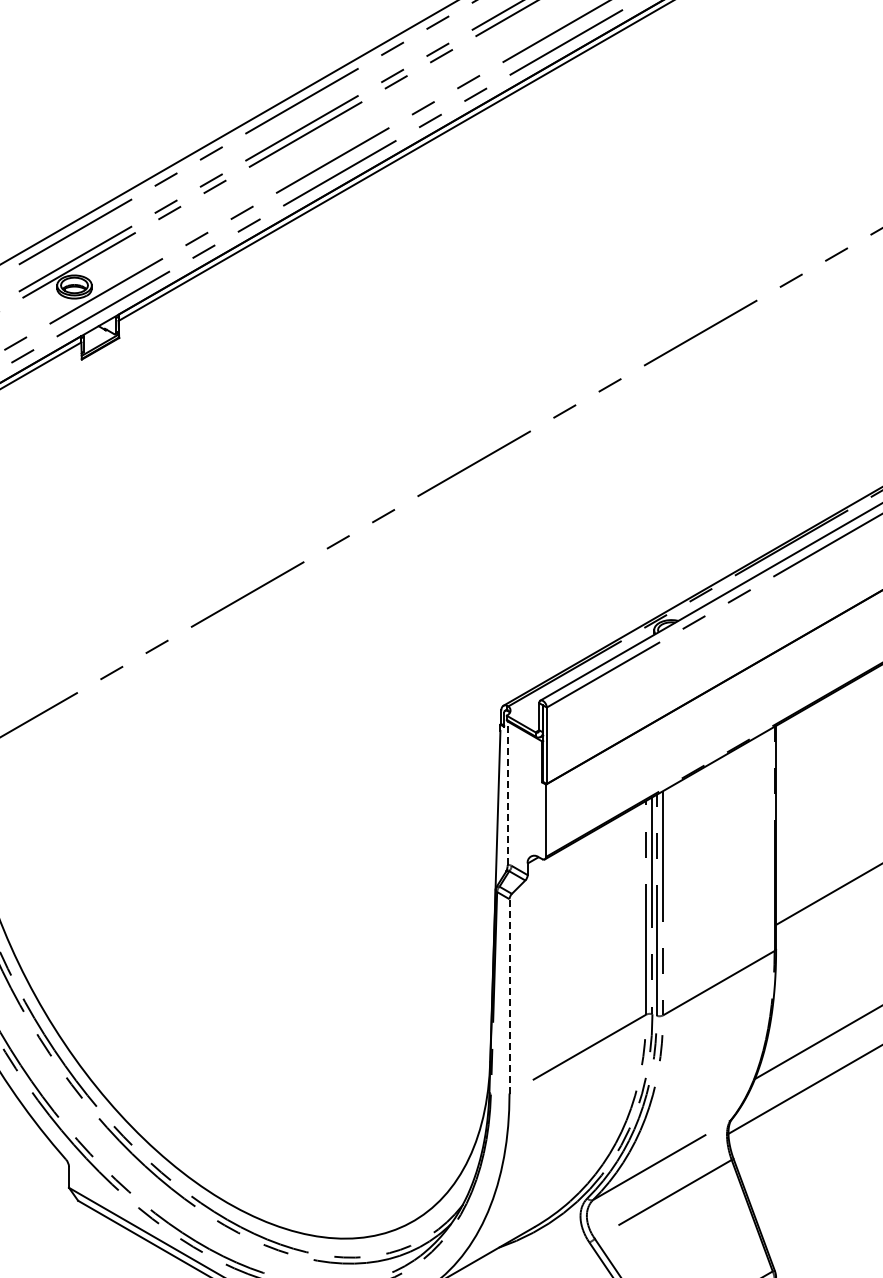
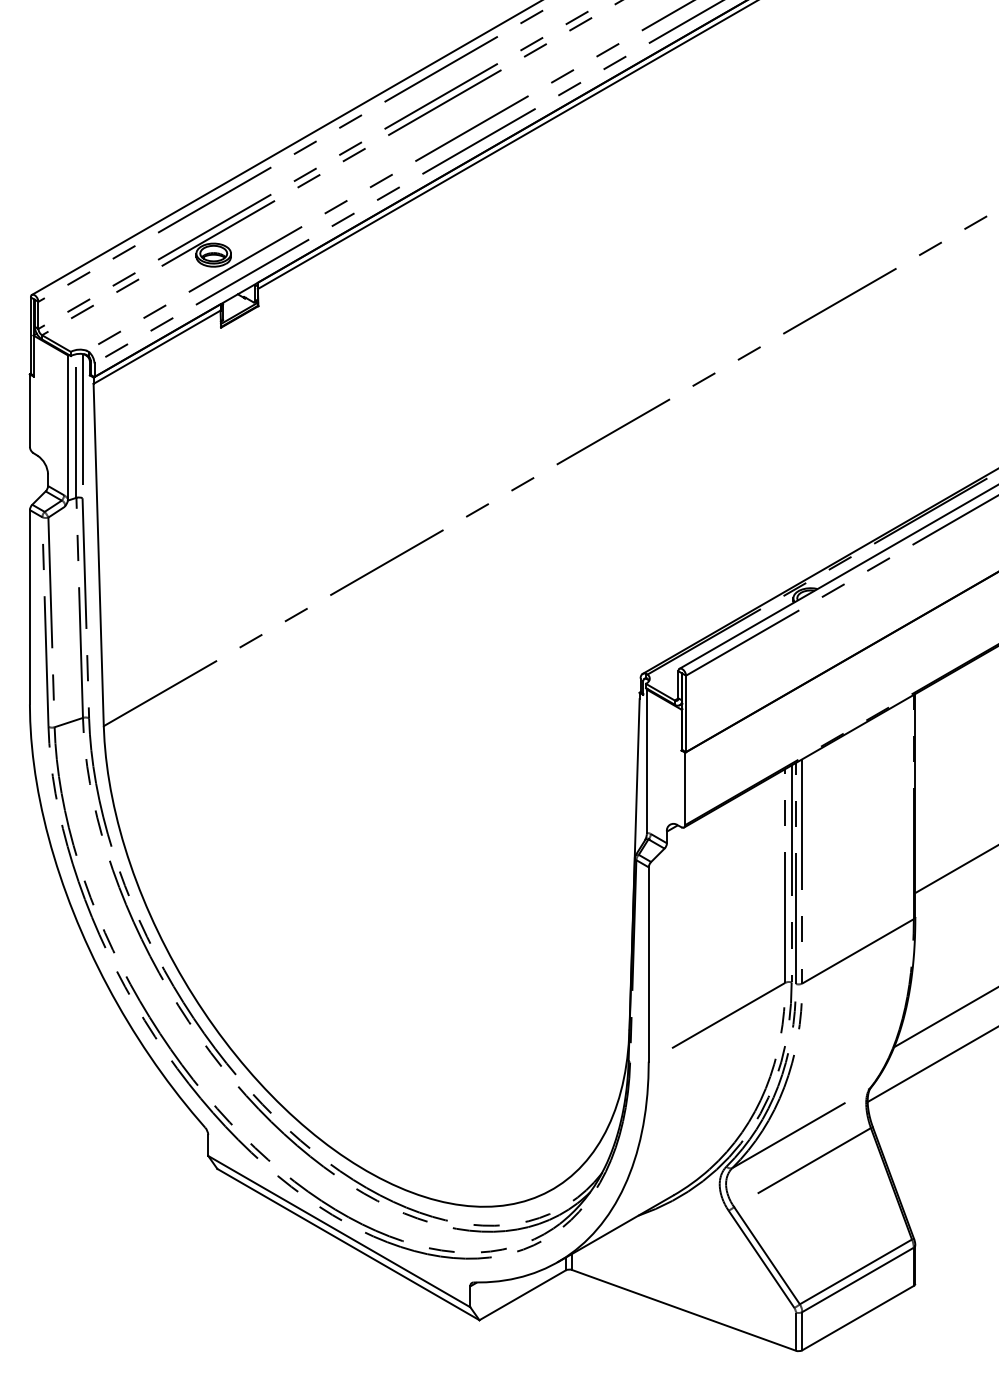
line: (507, 793) -> (646, 761), dashed -> solid
line: (509, 996) -> (648, 964), dashed -> solid

